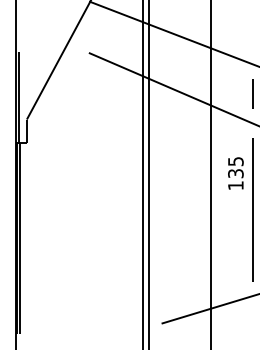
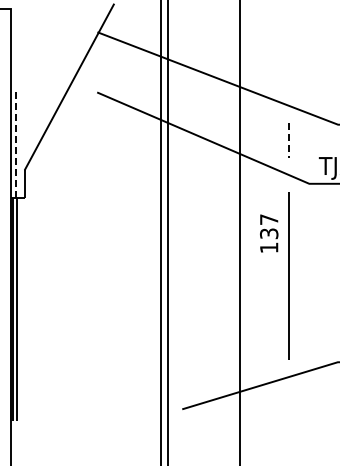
line: (252, 93) -> (288, 140), solid -> dashed
line: (19, 96) -> (15, 143), solid -> dashed
text: (236, 161) -> (269, 219), 135 -> 137

